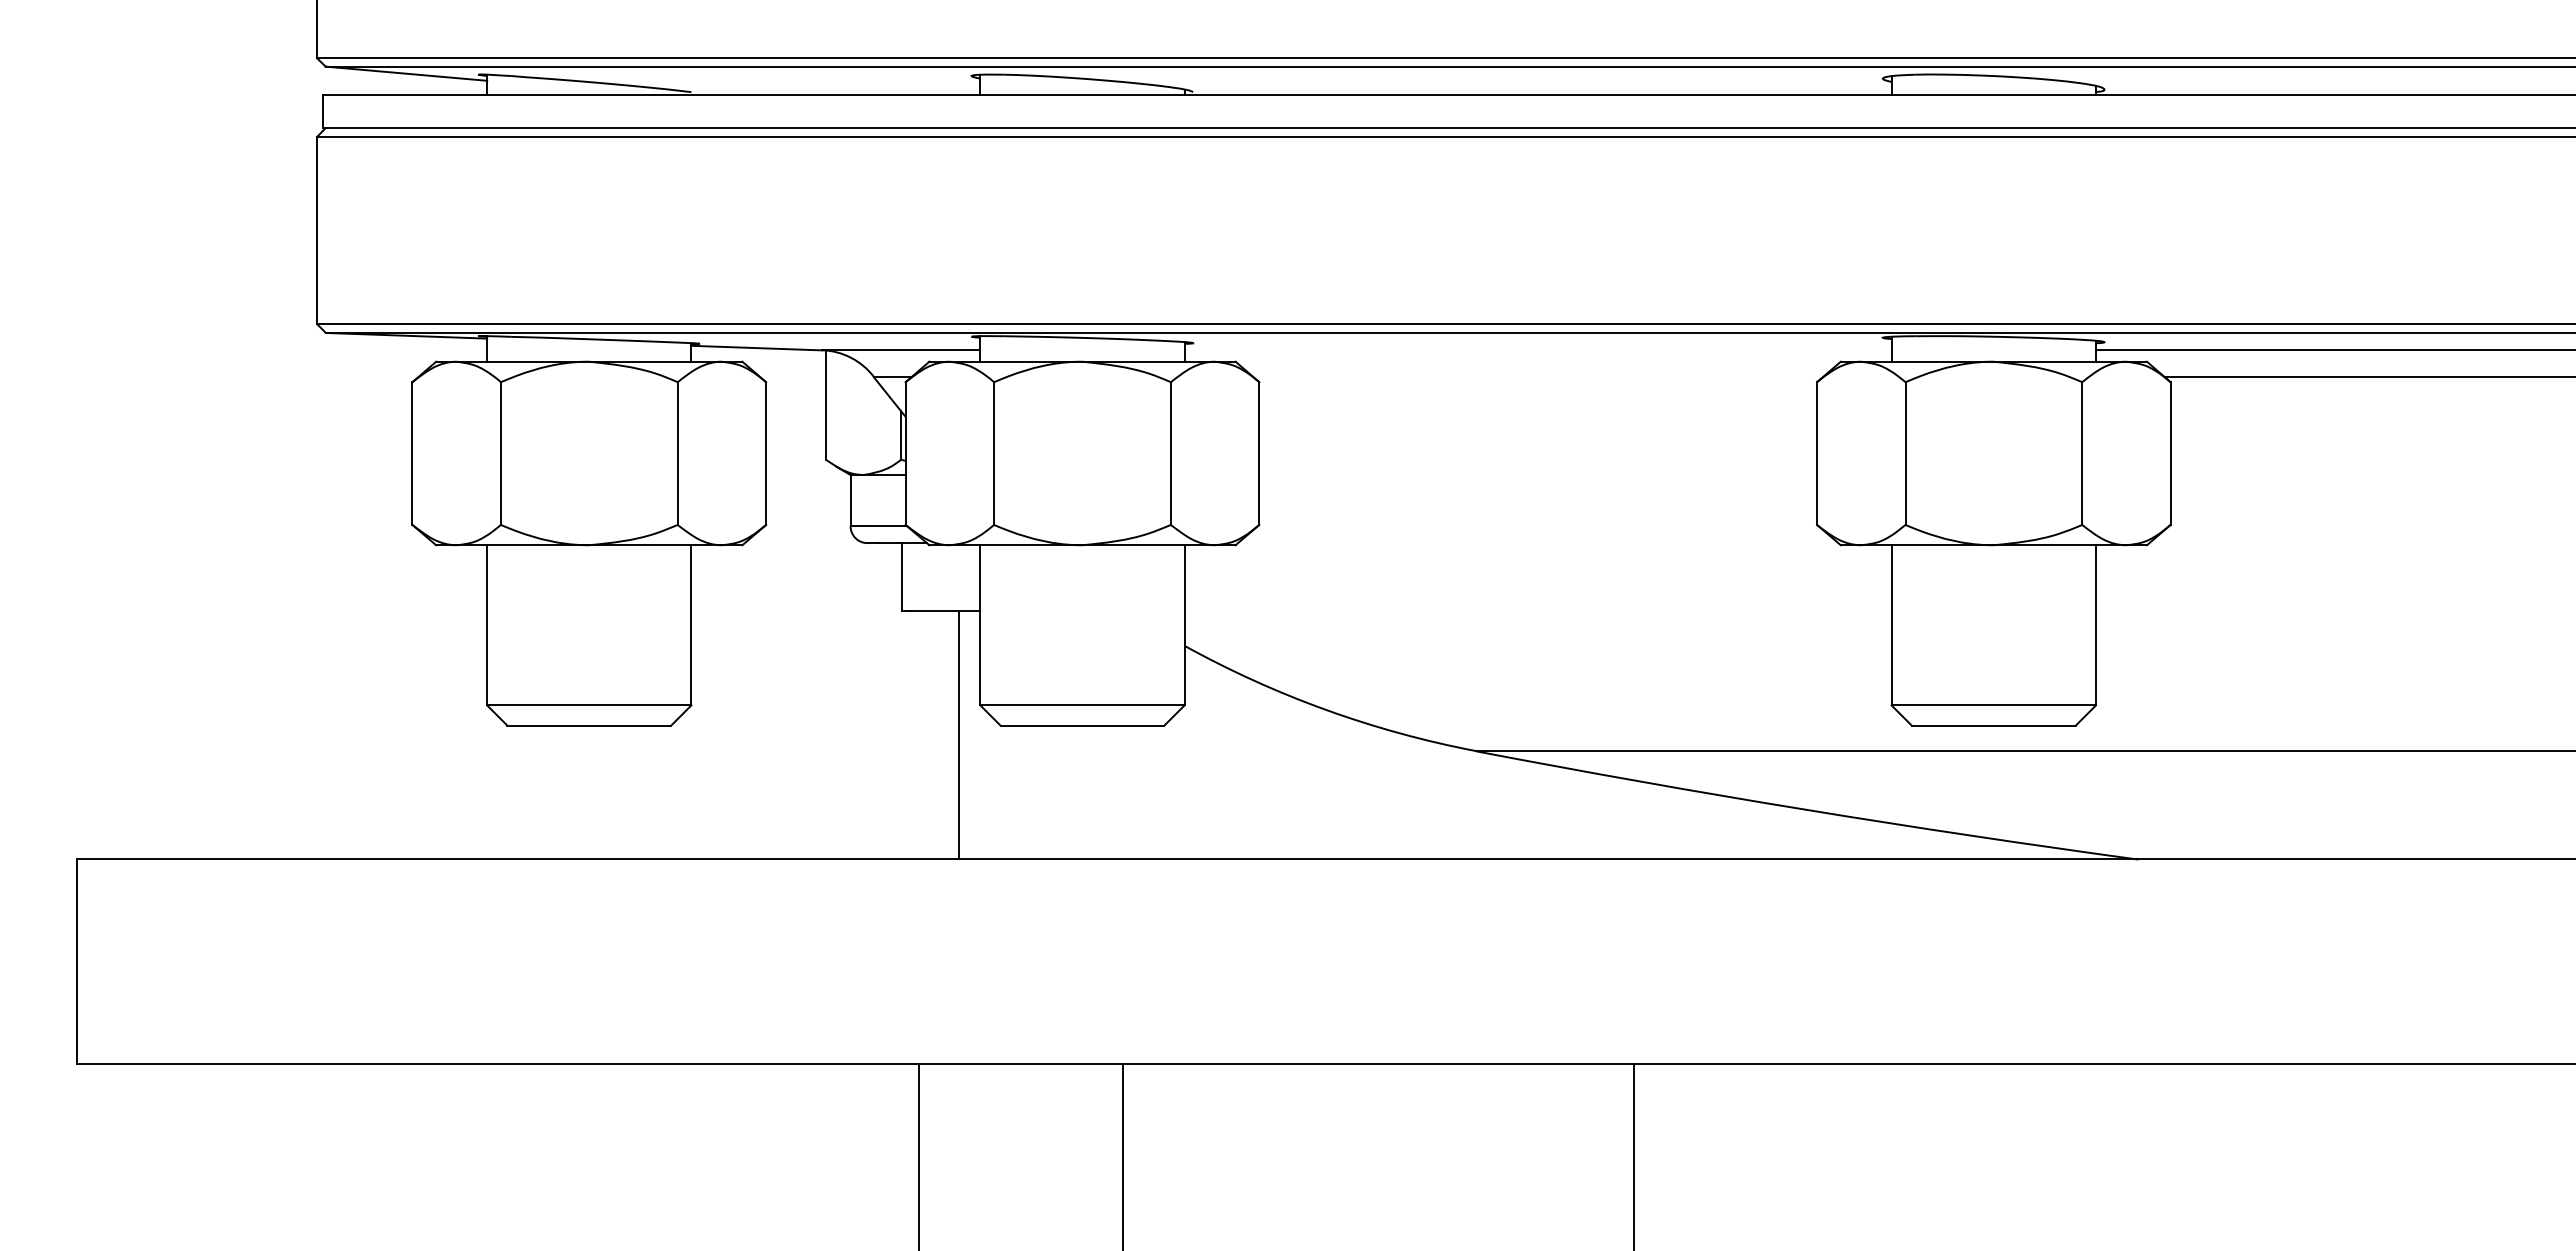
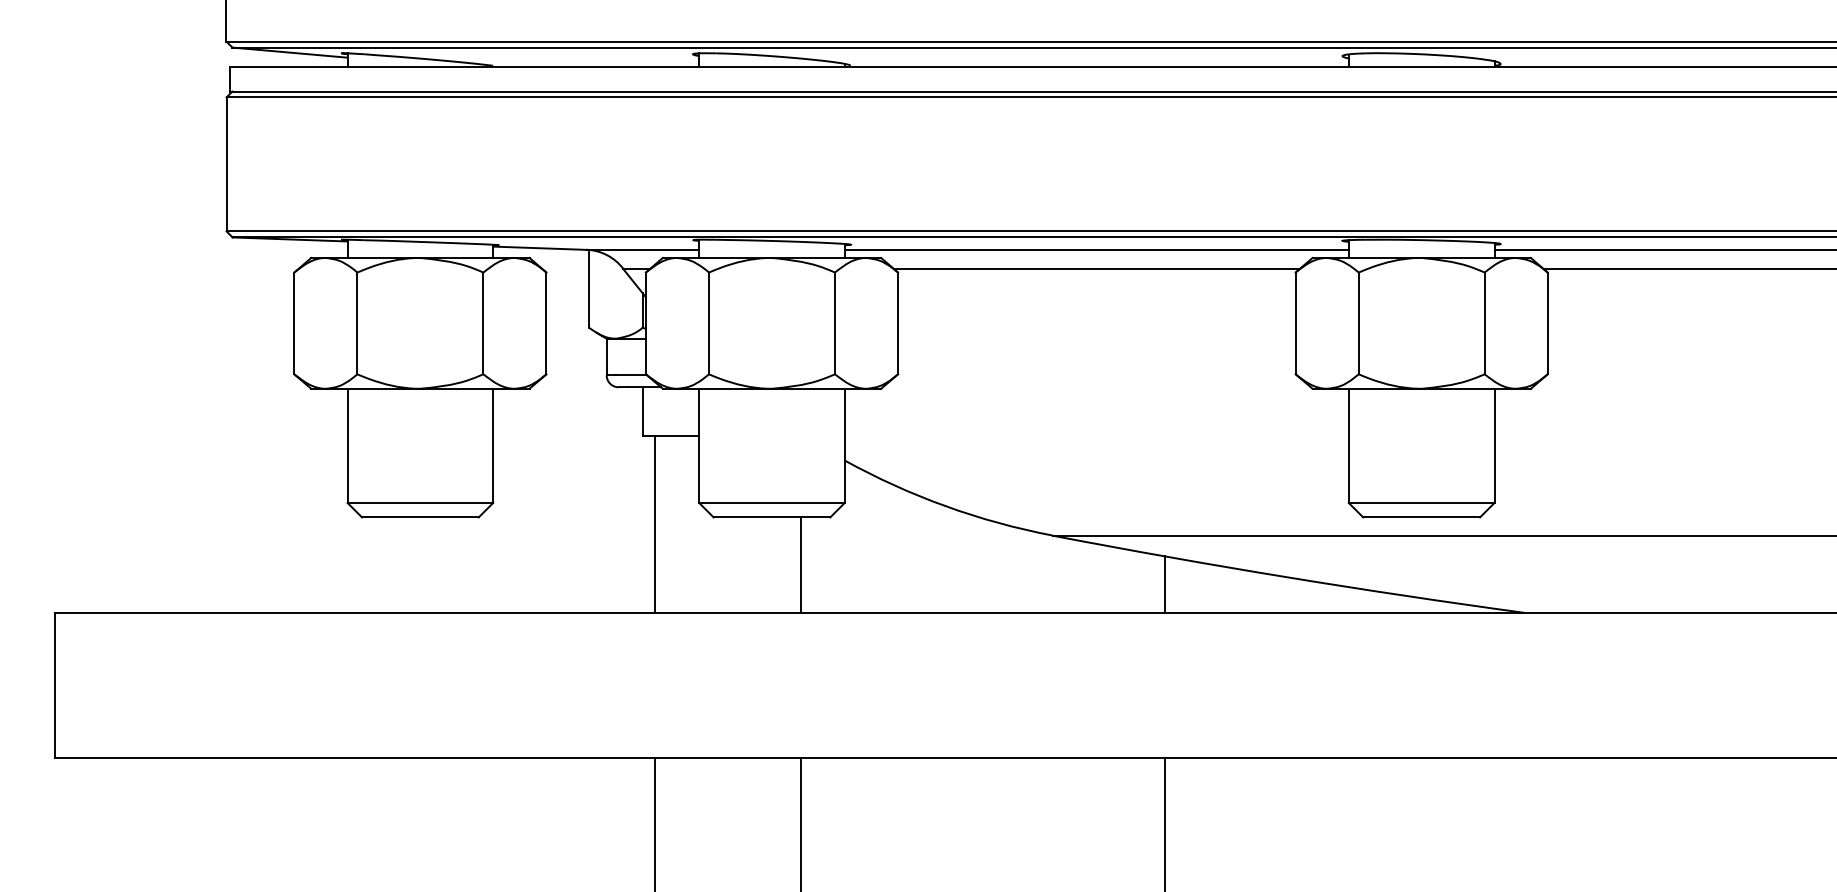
line: (1537, 350) -> (1096, 249), added
line: (1537, 377) -> (1096, 269), added
line: (958, 735) -> (655, 524), moved
line: (1123, 792) -> (801, 565), added
line: (1633, 819) -> (1164, 584), added

